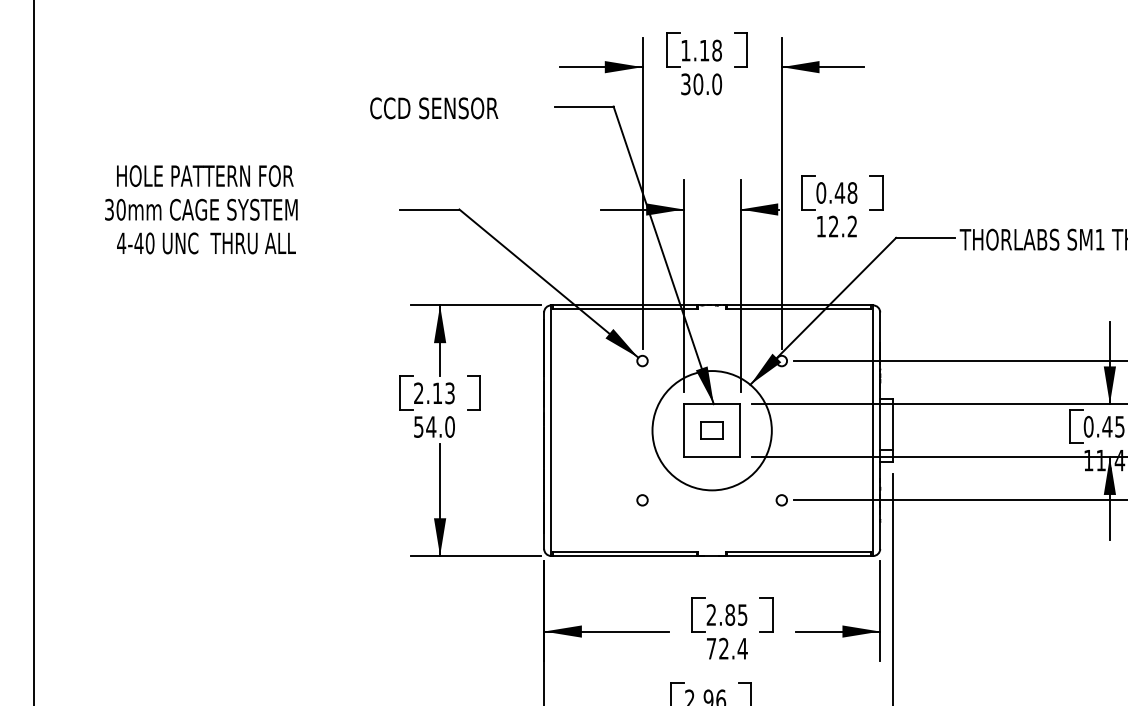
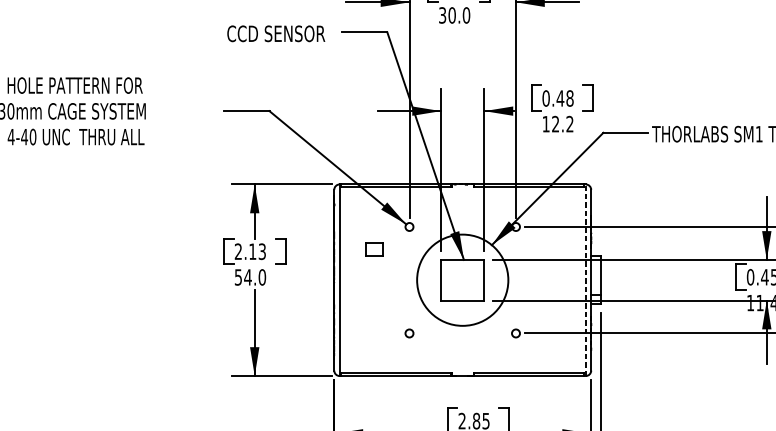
text: (434, 108) -> (276, 33), moved
part: (711, 430) -> (374, 249), moved
line: (873, 430) -> (586, 280), solid -> dashed

